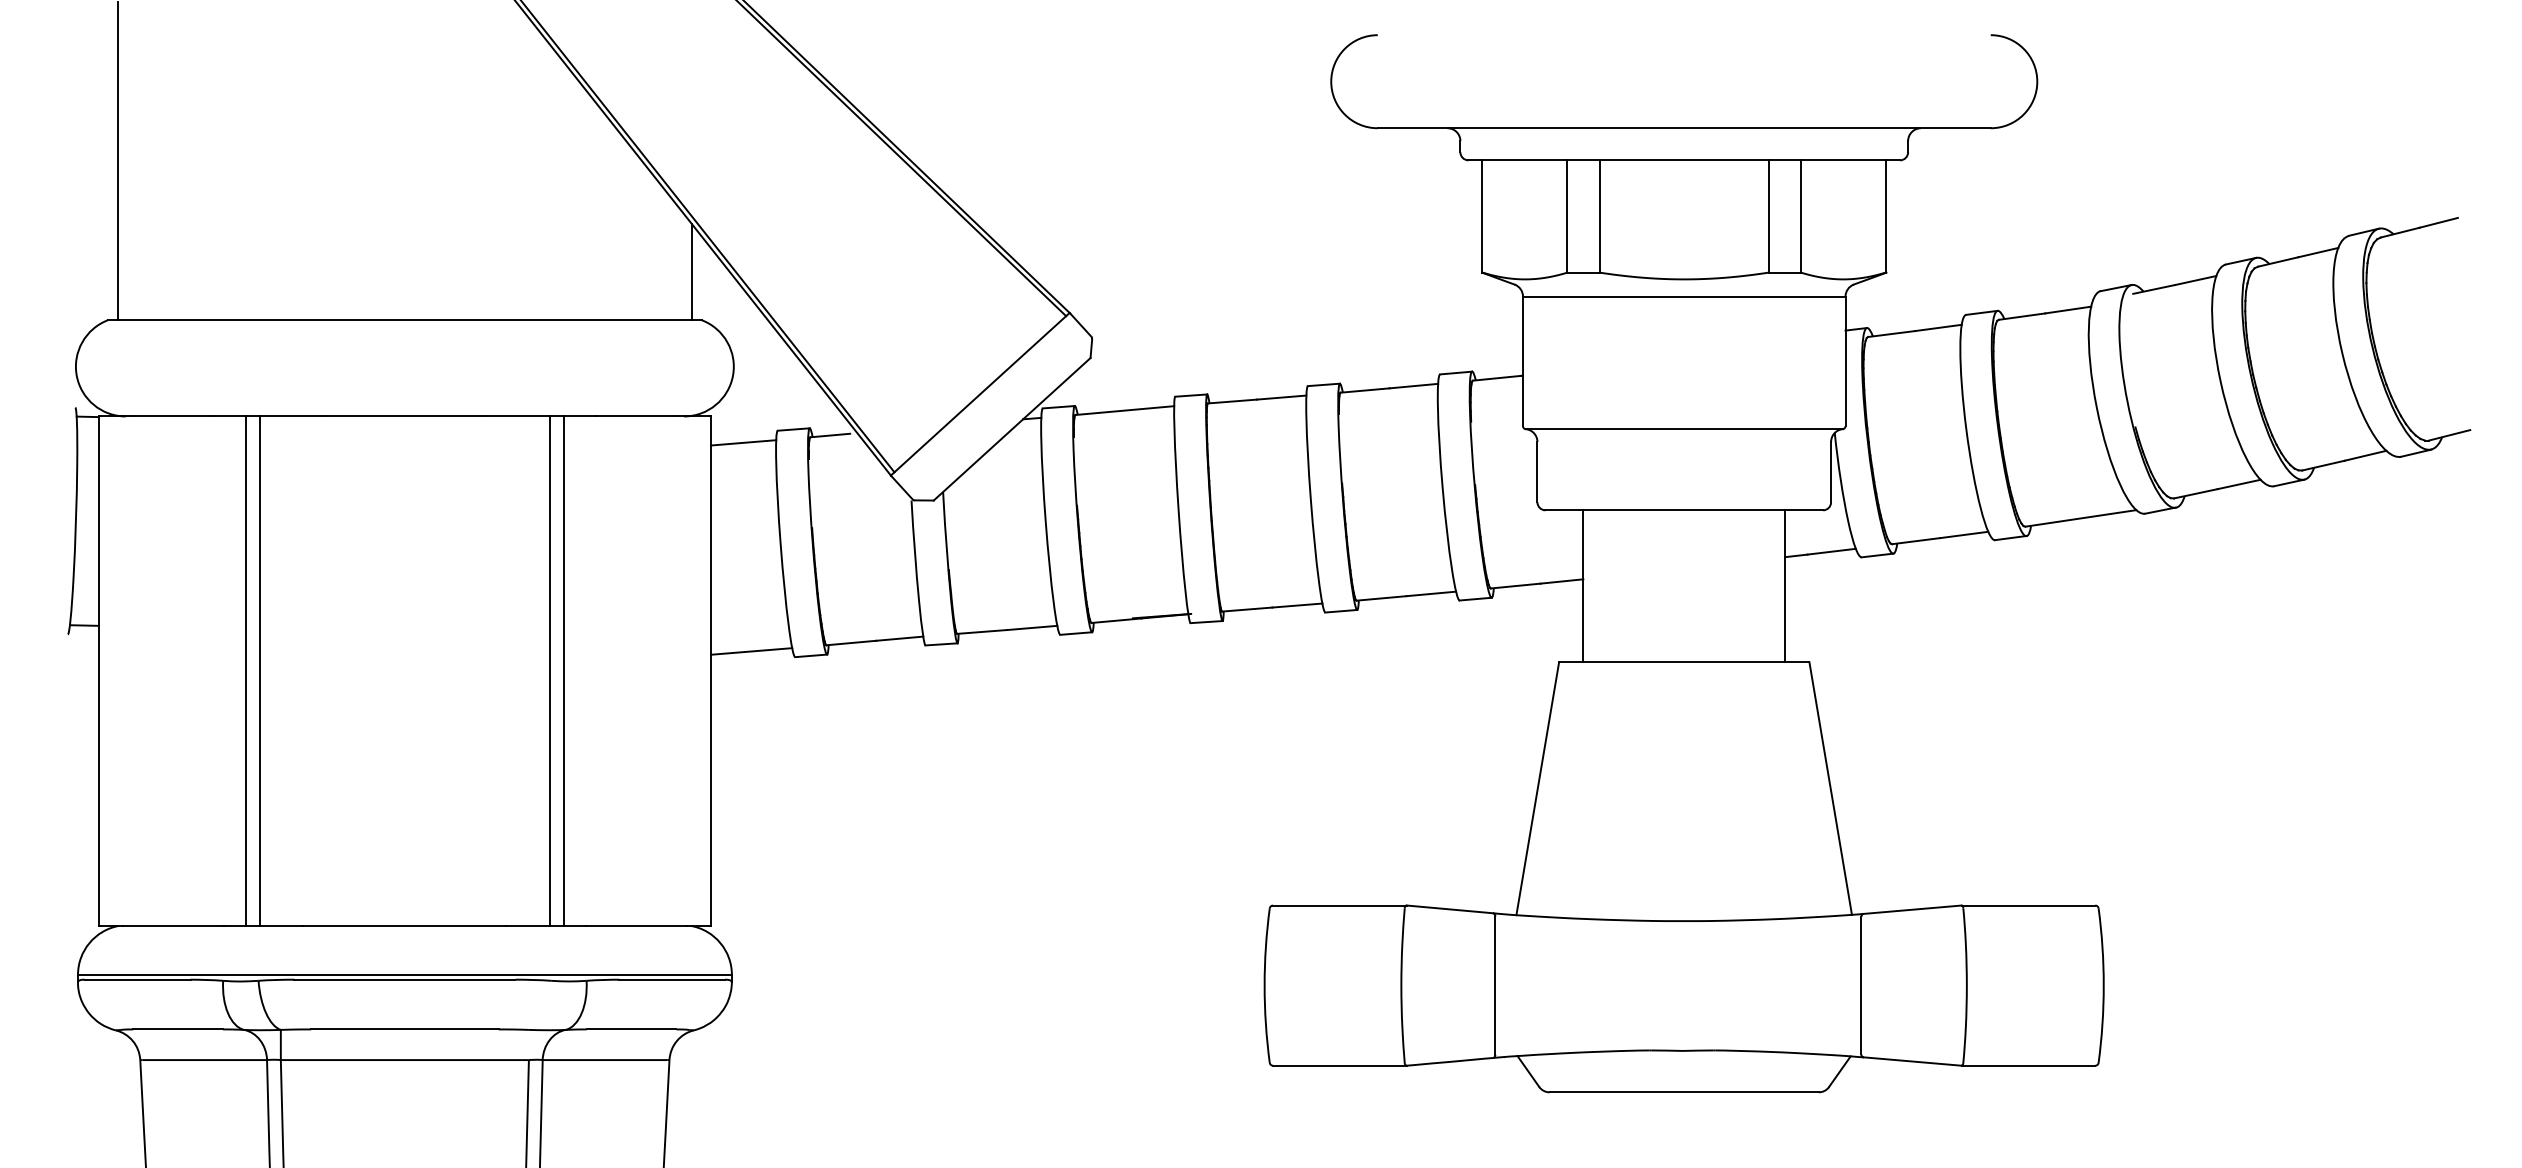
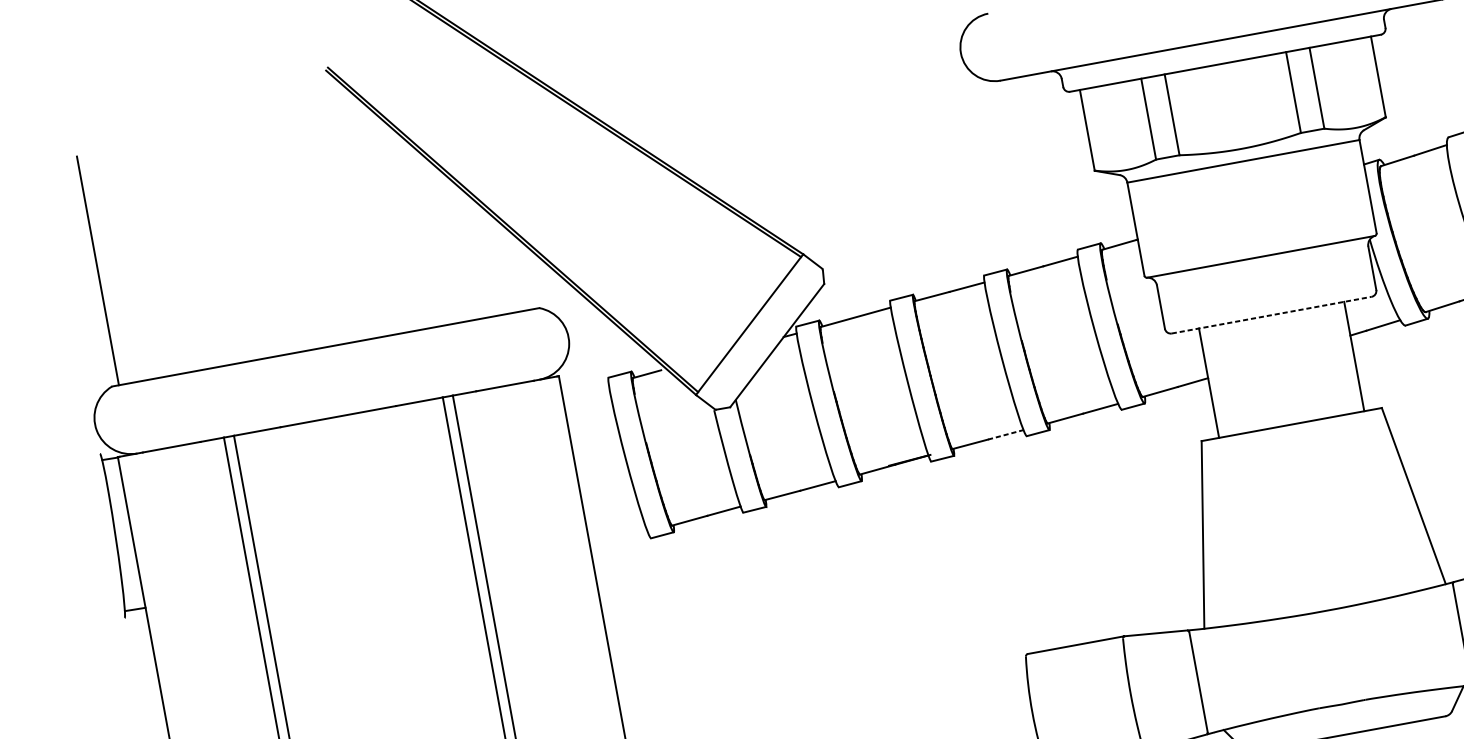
line: (692, 272) -> (526, 275), removed
line: (743, 442) -> (585, 390), removed
line: (1684, 510) -> (1271, 315), solid -> dashed
line: (1297, 605) -> (1005, 434), solid -> dashed
line: (751, 651) -> (618, 540), removed

